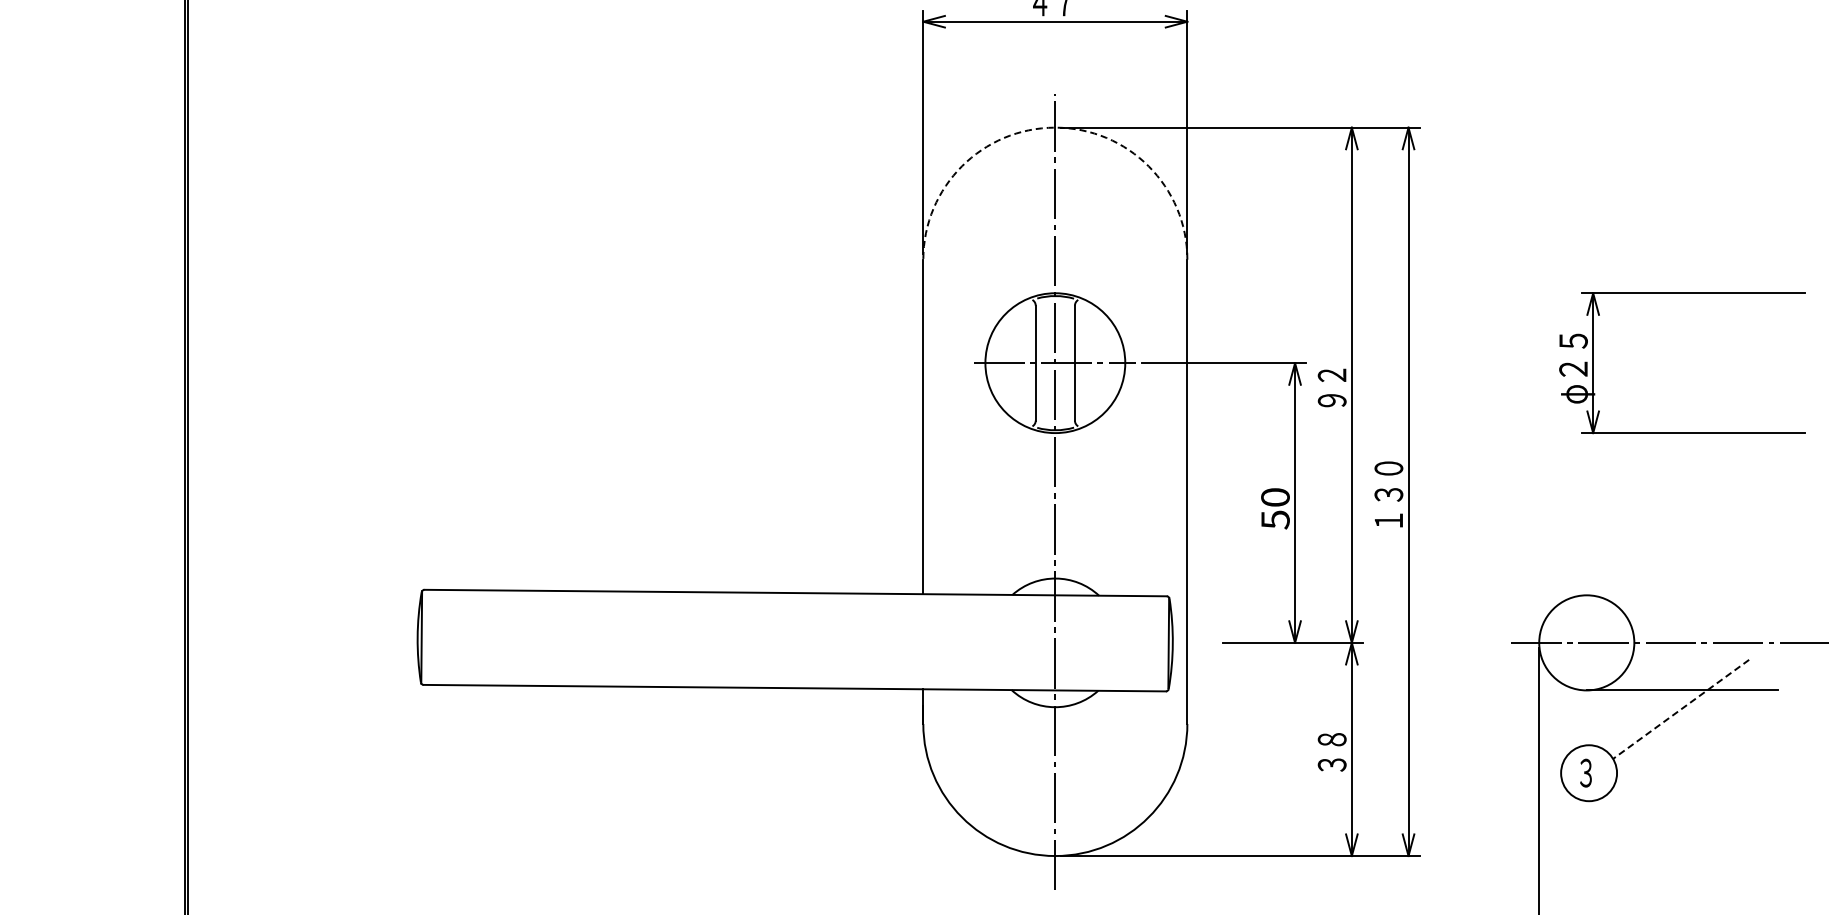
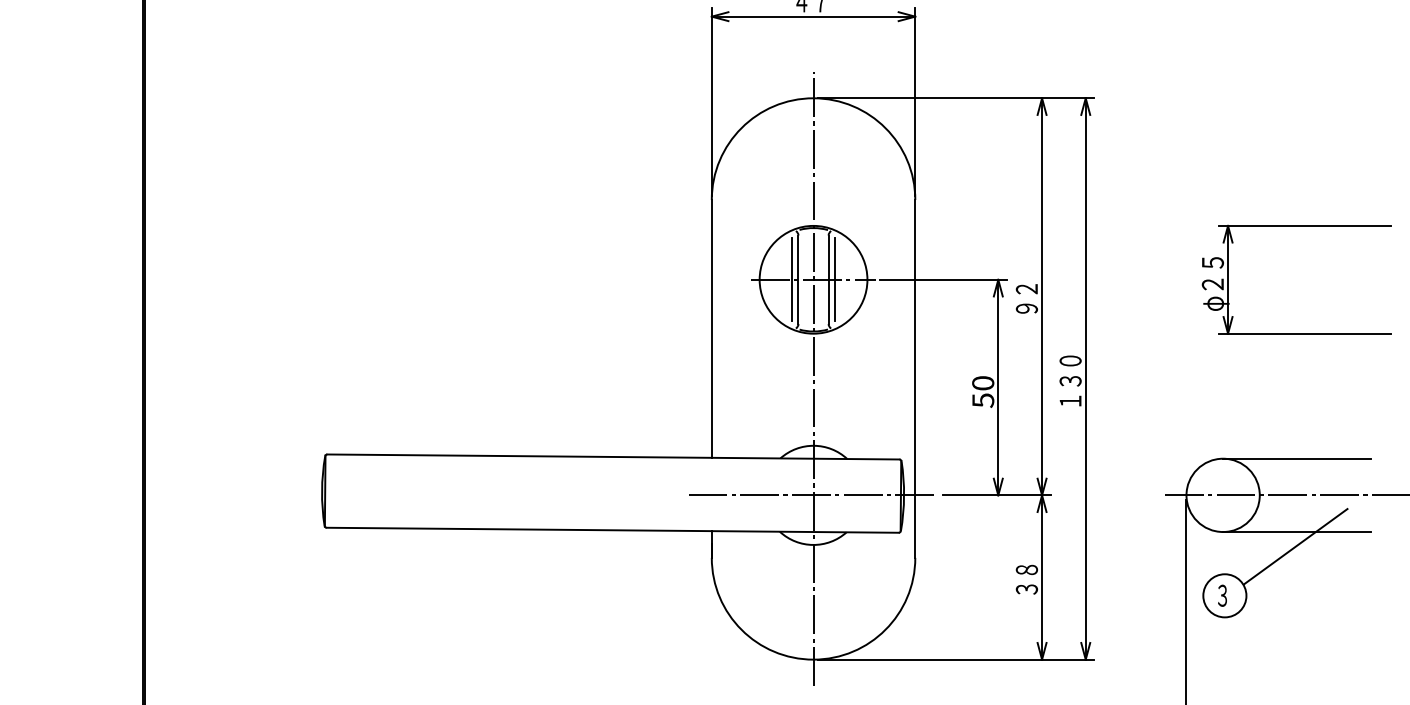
arc: (1055, 127) -> (813, 98), dashed -> solid
line: (1027, 362) -> (792, 279), added
line: (1083, 362) -> (835, 279), added
line: (1682, 595) -> (1296, 458), added
line: (1055, 642) -> (813, 495), added
line: (1680, 709) -> (1295, 546), dashed -> solid

